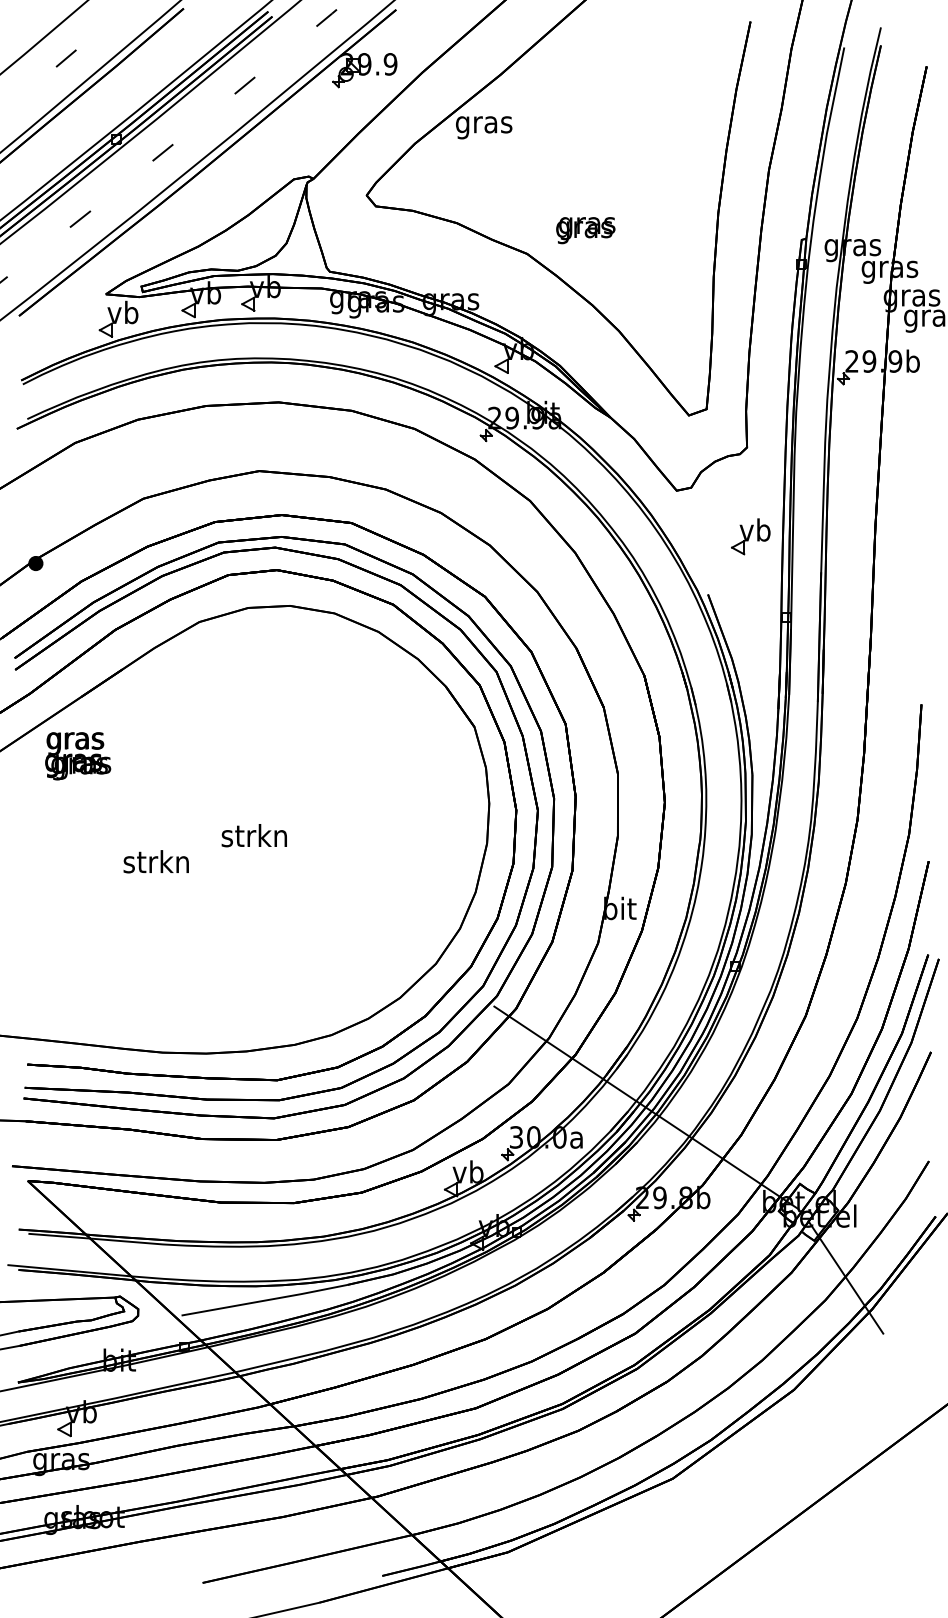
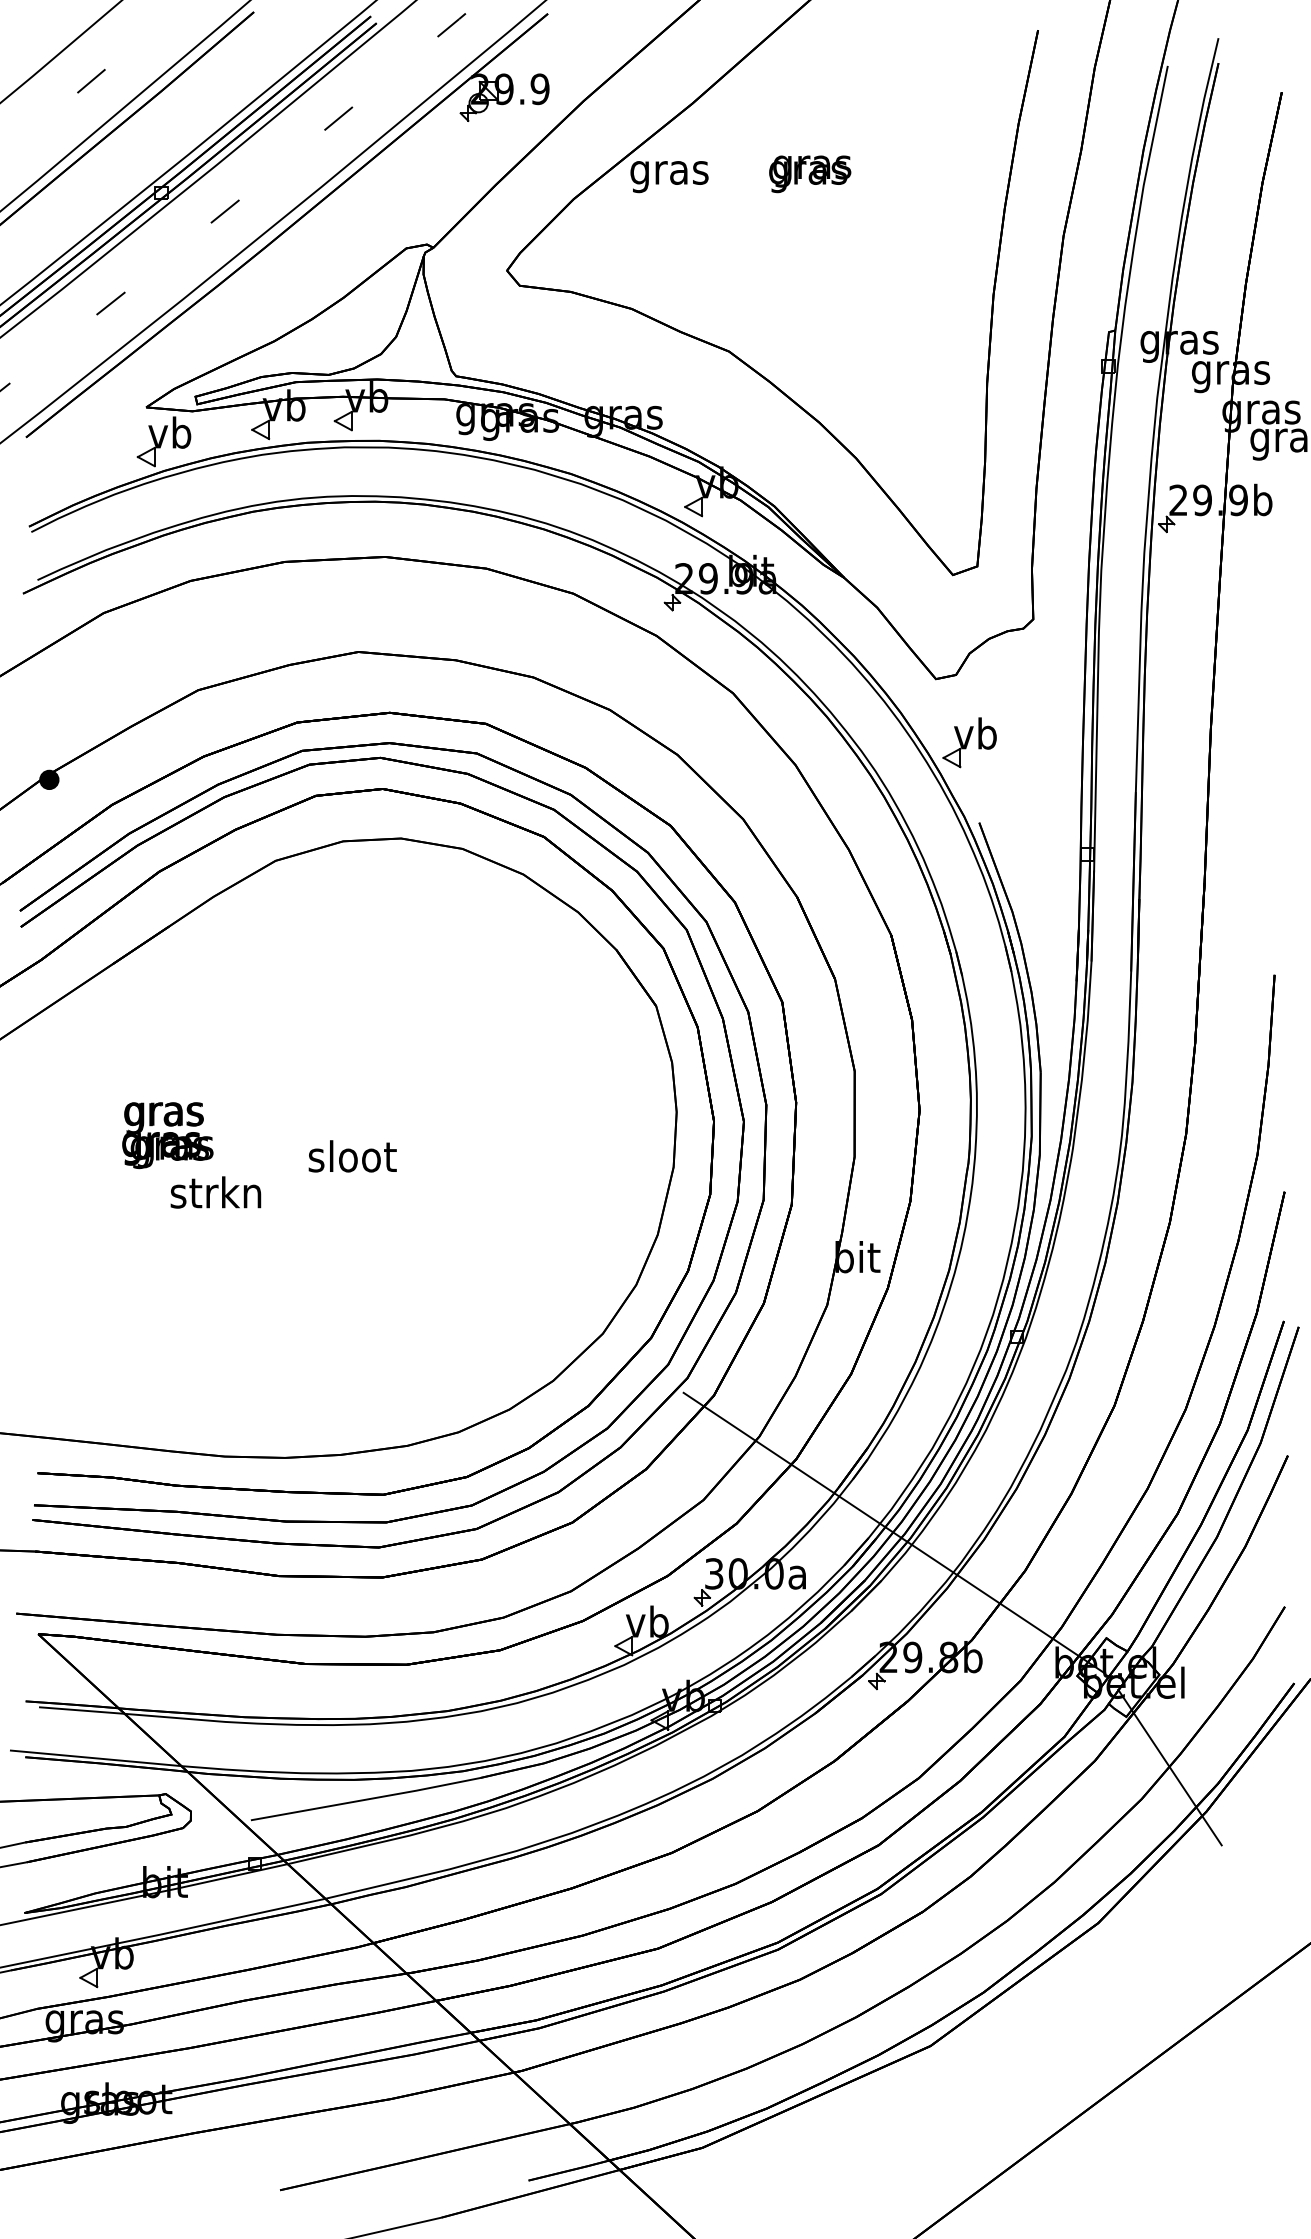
text: (586, 230) -> (810, 174), moved
part: (750, 536) -> (969, 742), moved
text: (77, 756) -> (167, 1135), moved
text: (254, 835) -> (351, 1156), strkn -> sloot

